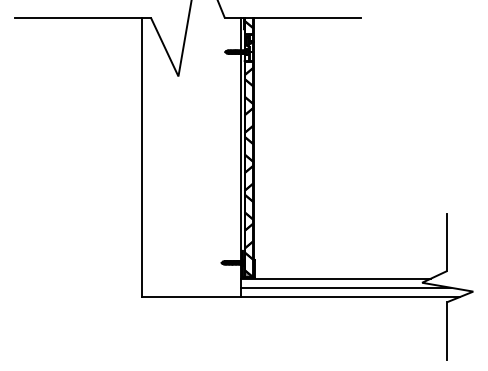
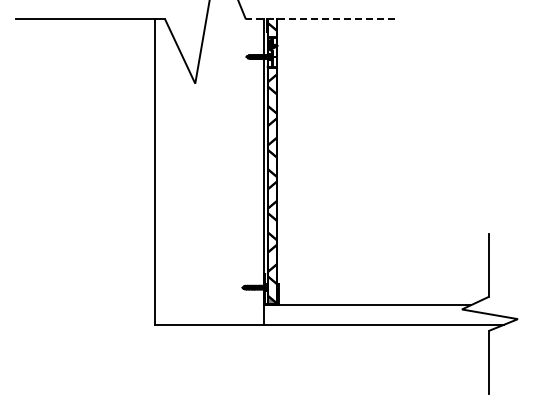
line: (292, 17) -> (320, 19), solid -> dashed
line: (345, 287) -> (378, 314), removed

